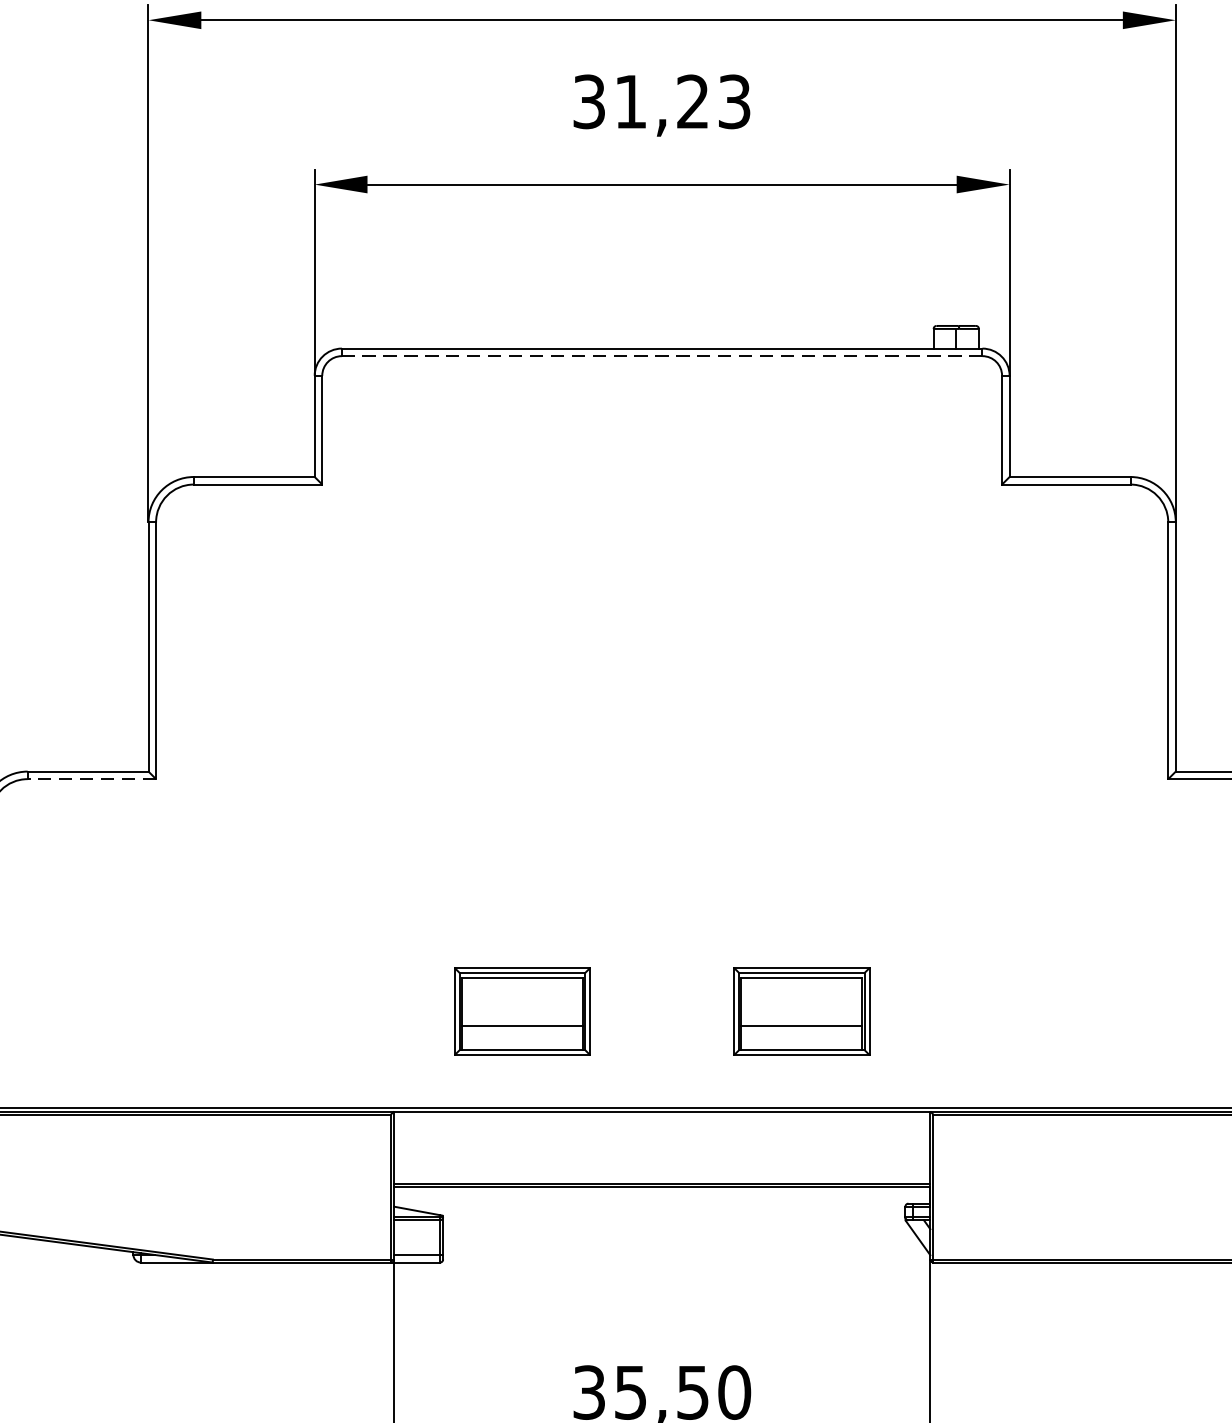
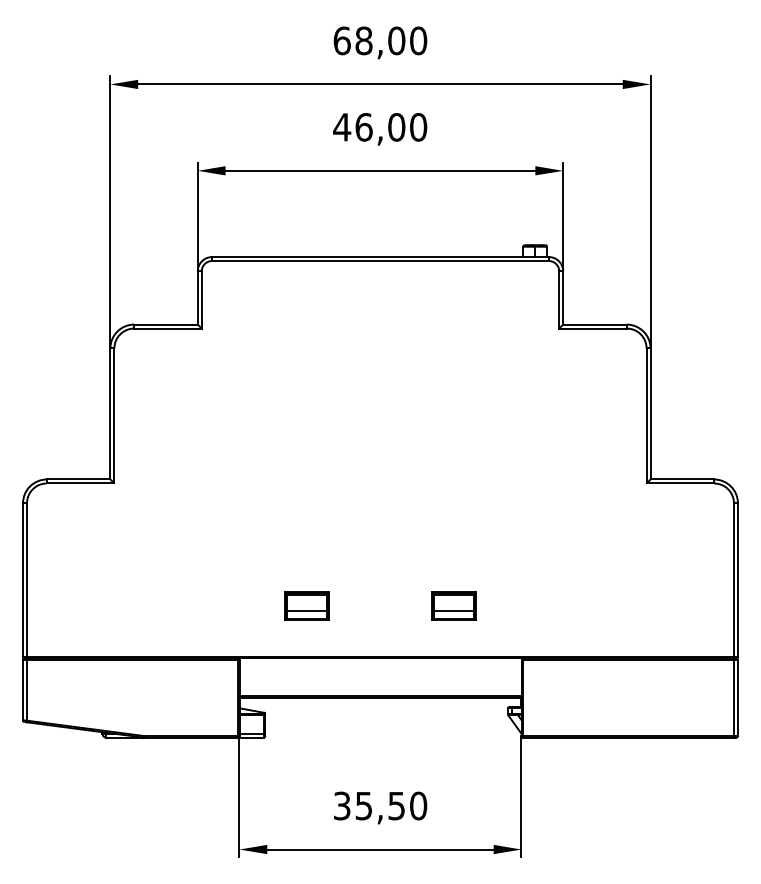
text: (662, 102) -> (380, 127), 31,23 -> 46,00
line: (662, 357) -> (380, 261), dashed -> solid
line: (91, 779) -> (80, 483), dashed -> solid
part: (521, 1011) -> (306, 605), size x0.62
part: (801, 1011) -> (453, 605), size x0.62

